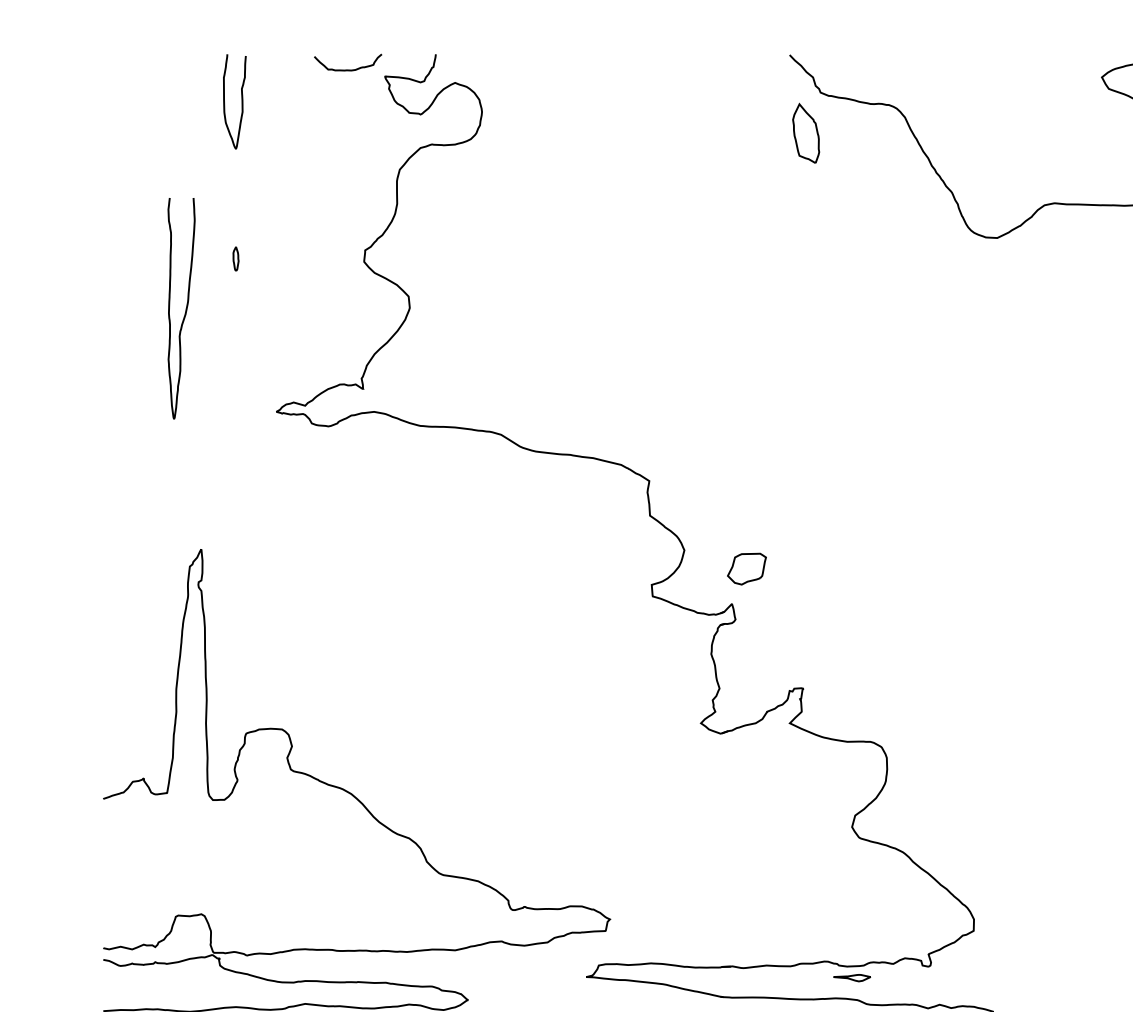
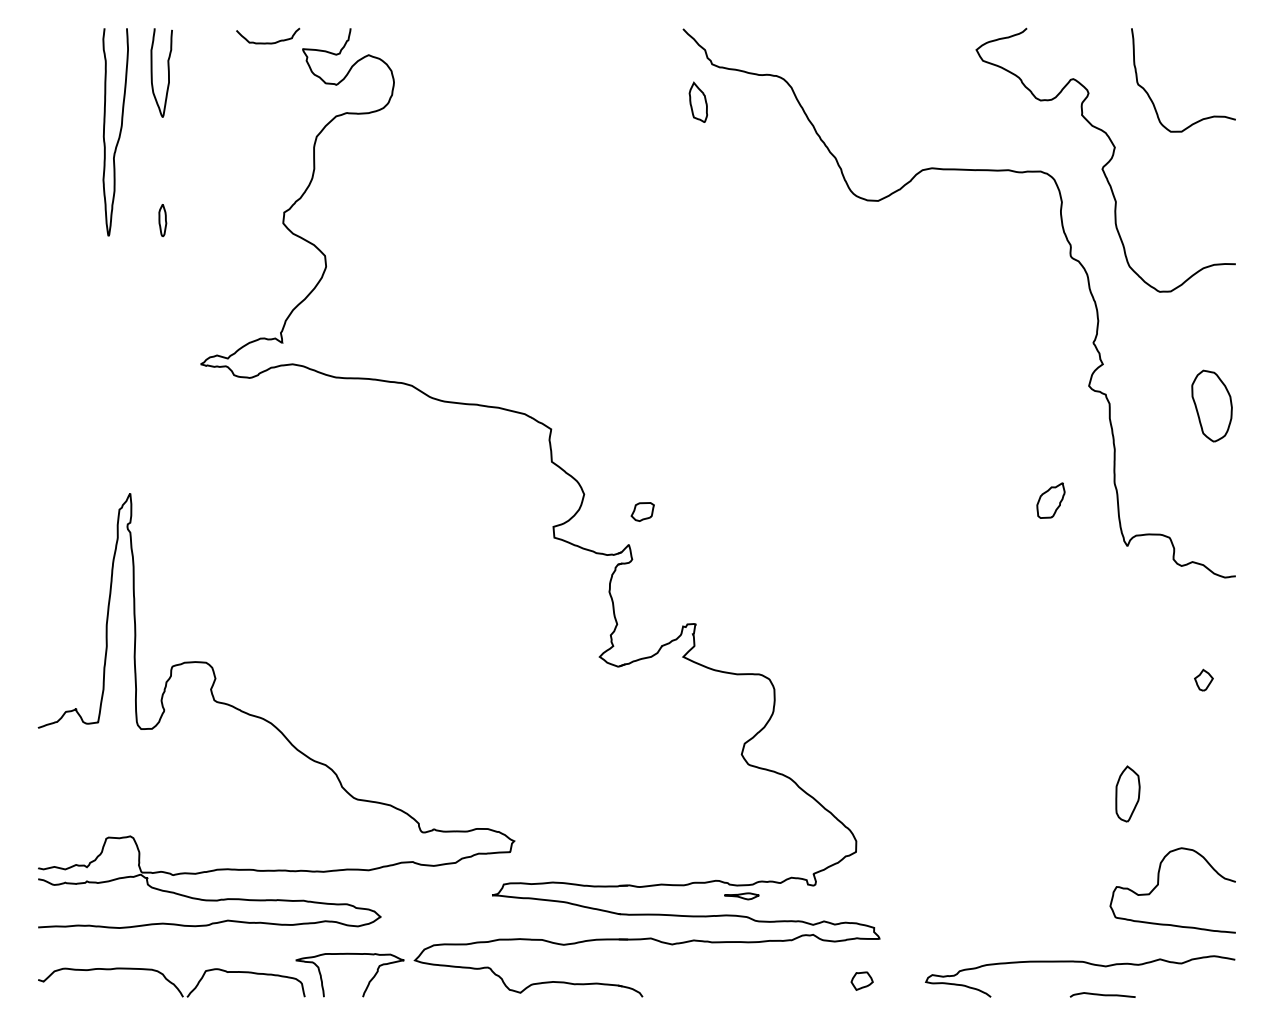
part: (804, 132) -> (697, 101), size x0.71
part: (235, 258) -> (162, 220), size x1.43
curve: (185, 308) -> (119, 132), moved
part: (746, 568) -> (642, 511), size x0.62

